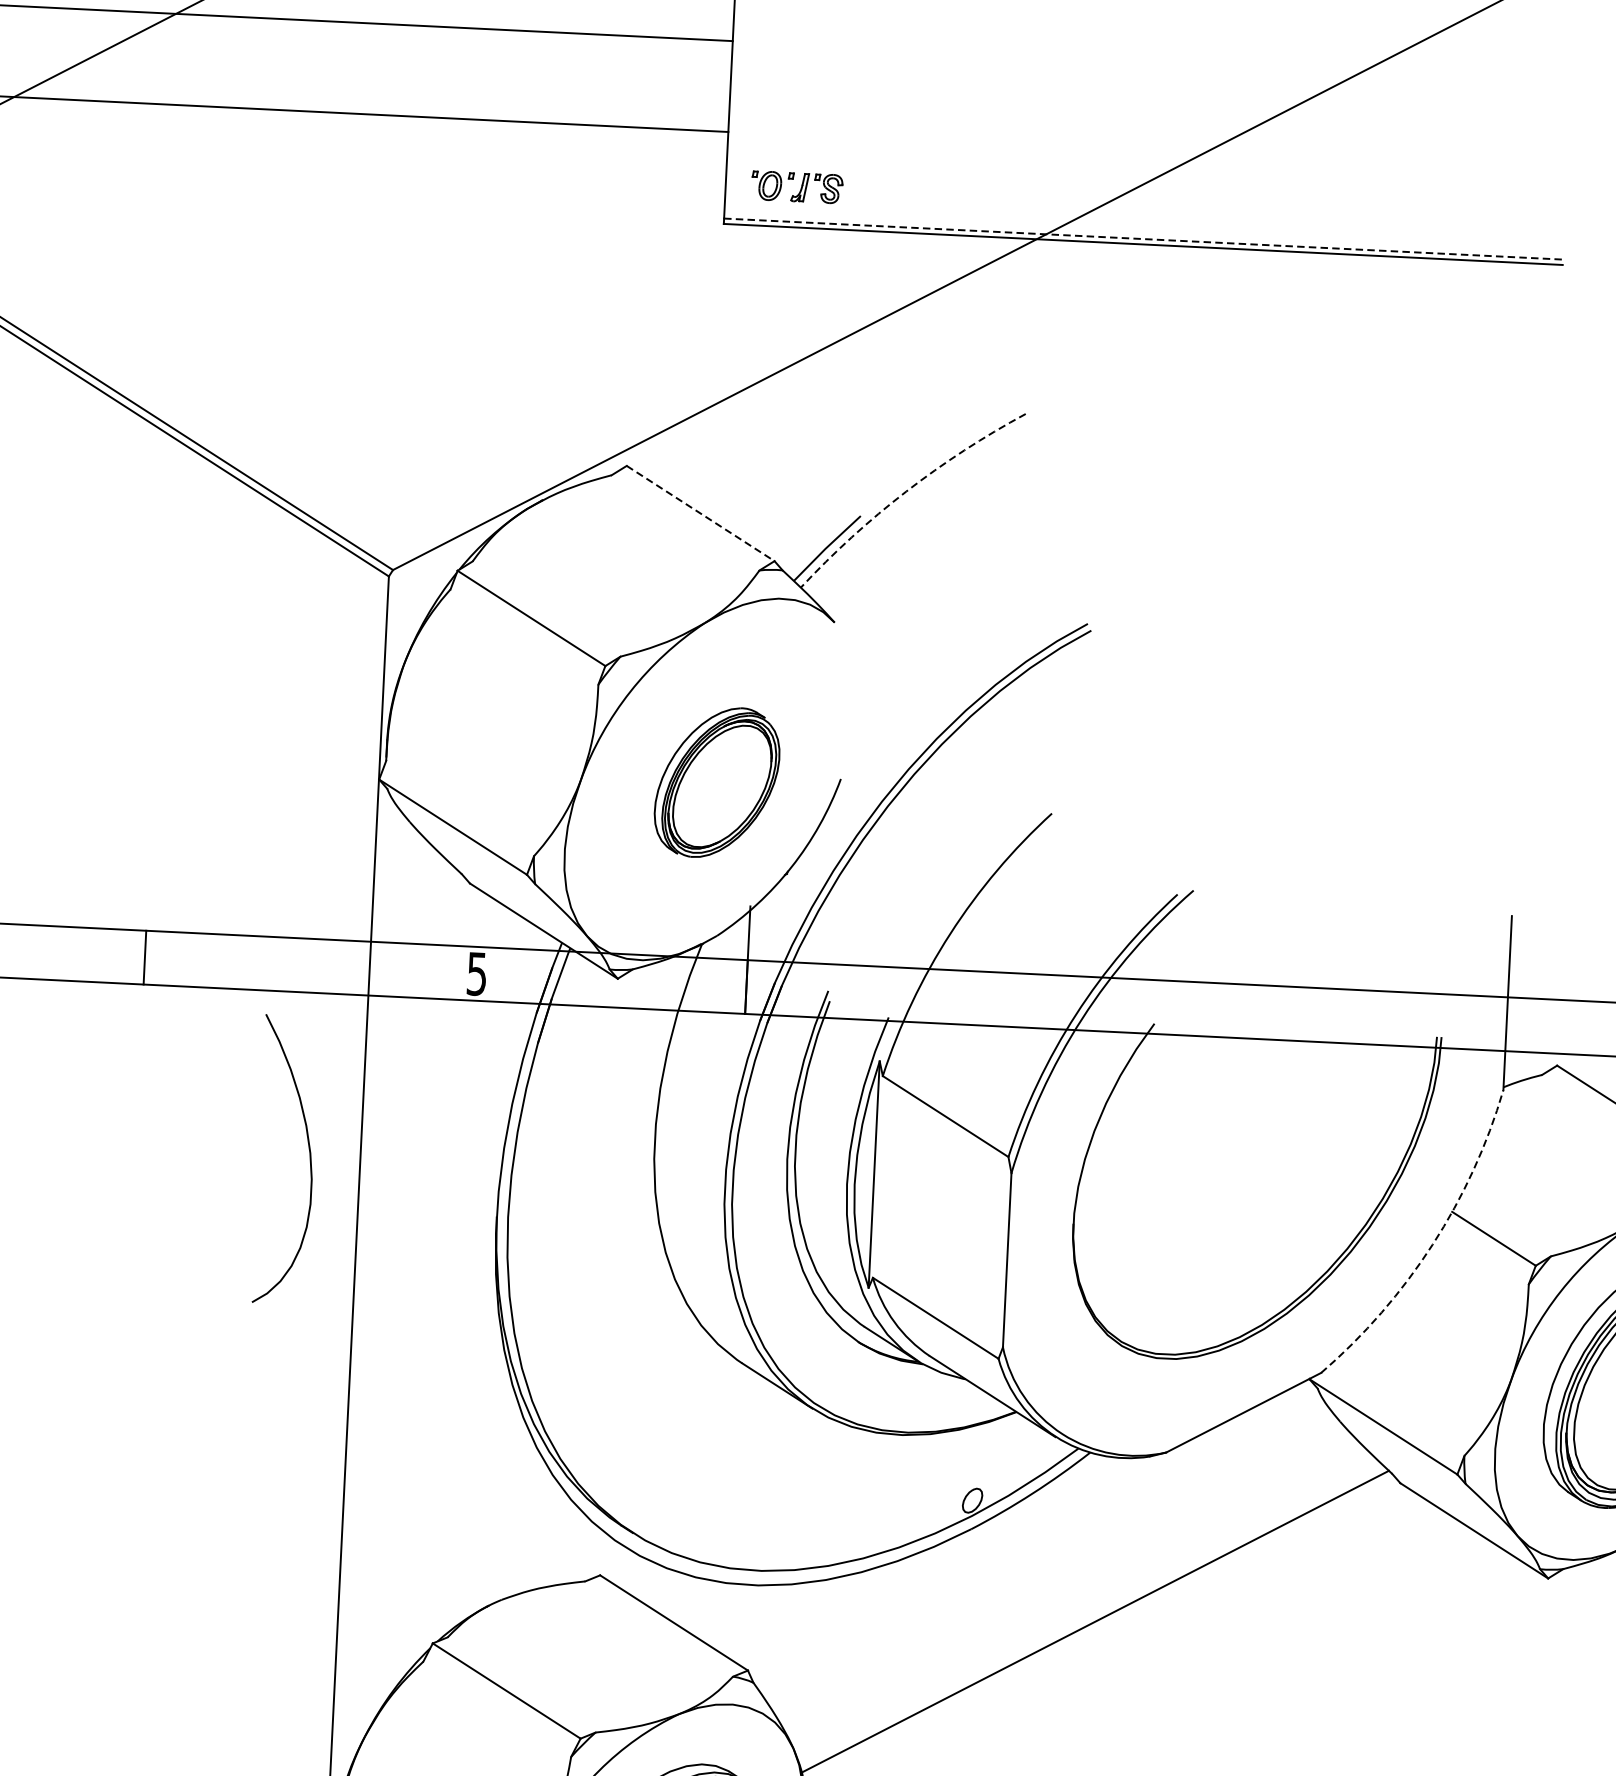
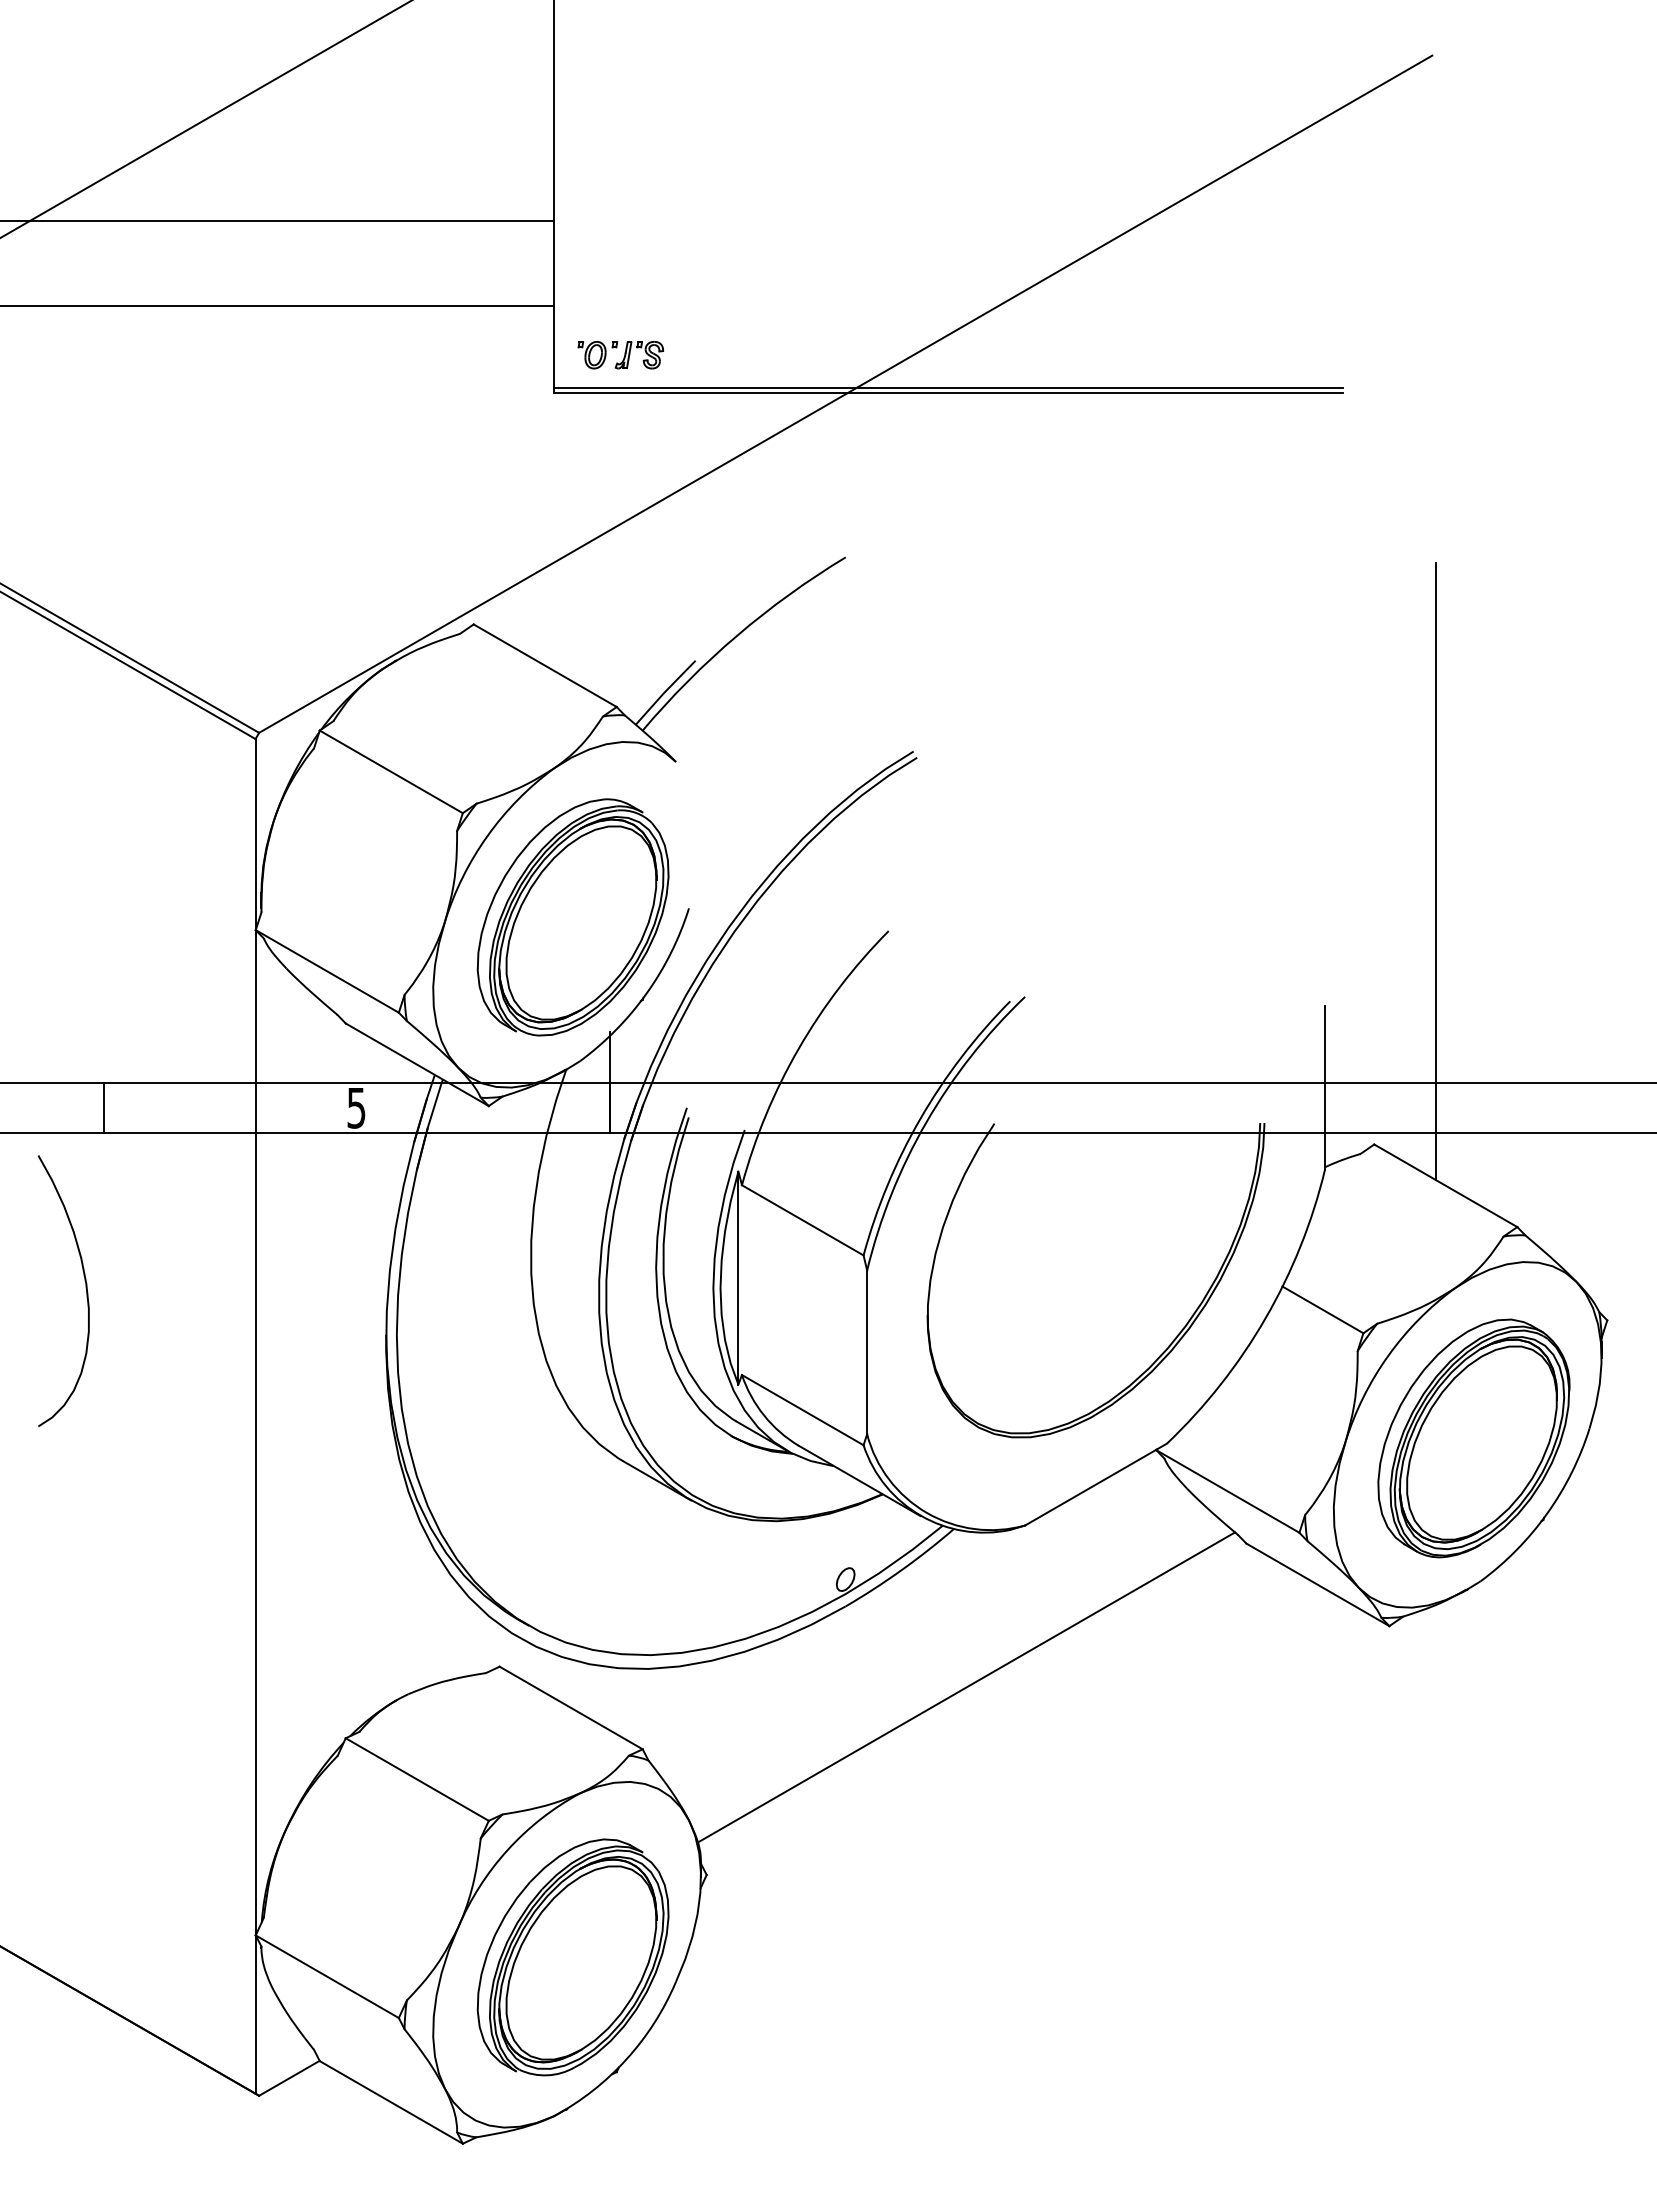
line: (1143, 238) -> (948, 387), dashed -> solid
arc: (906, 491) -> (737, 635), dashed -> solid
line: (700, 513) -> (545, 665), dashed -> solid
part: (716, 782) -> (572, 917), size x1.67
line: (145, 957) -> (104, 1107), moved
curve: (309, 1158) -> (85, 1288), moved
arc: (1432, 1244) -> (1265, 1318), dashed -> solid

